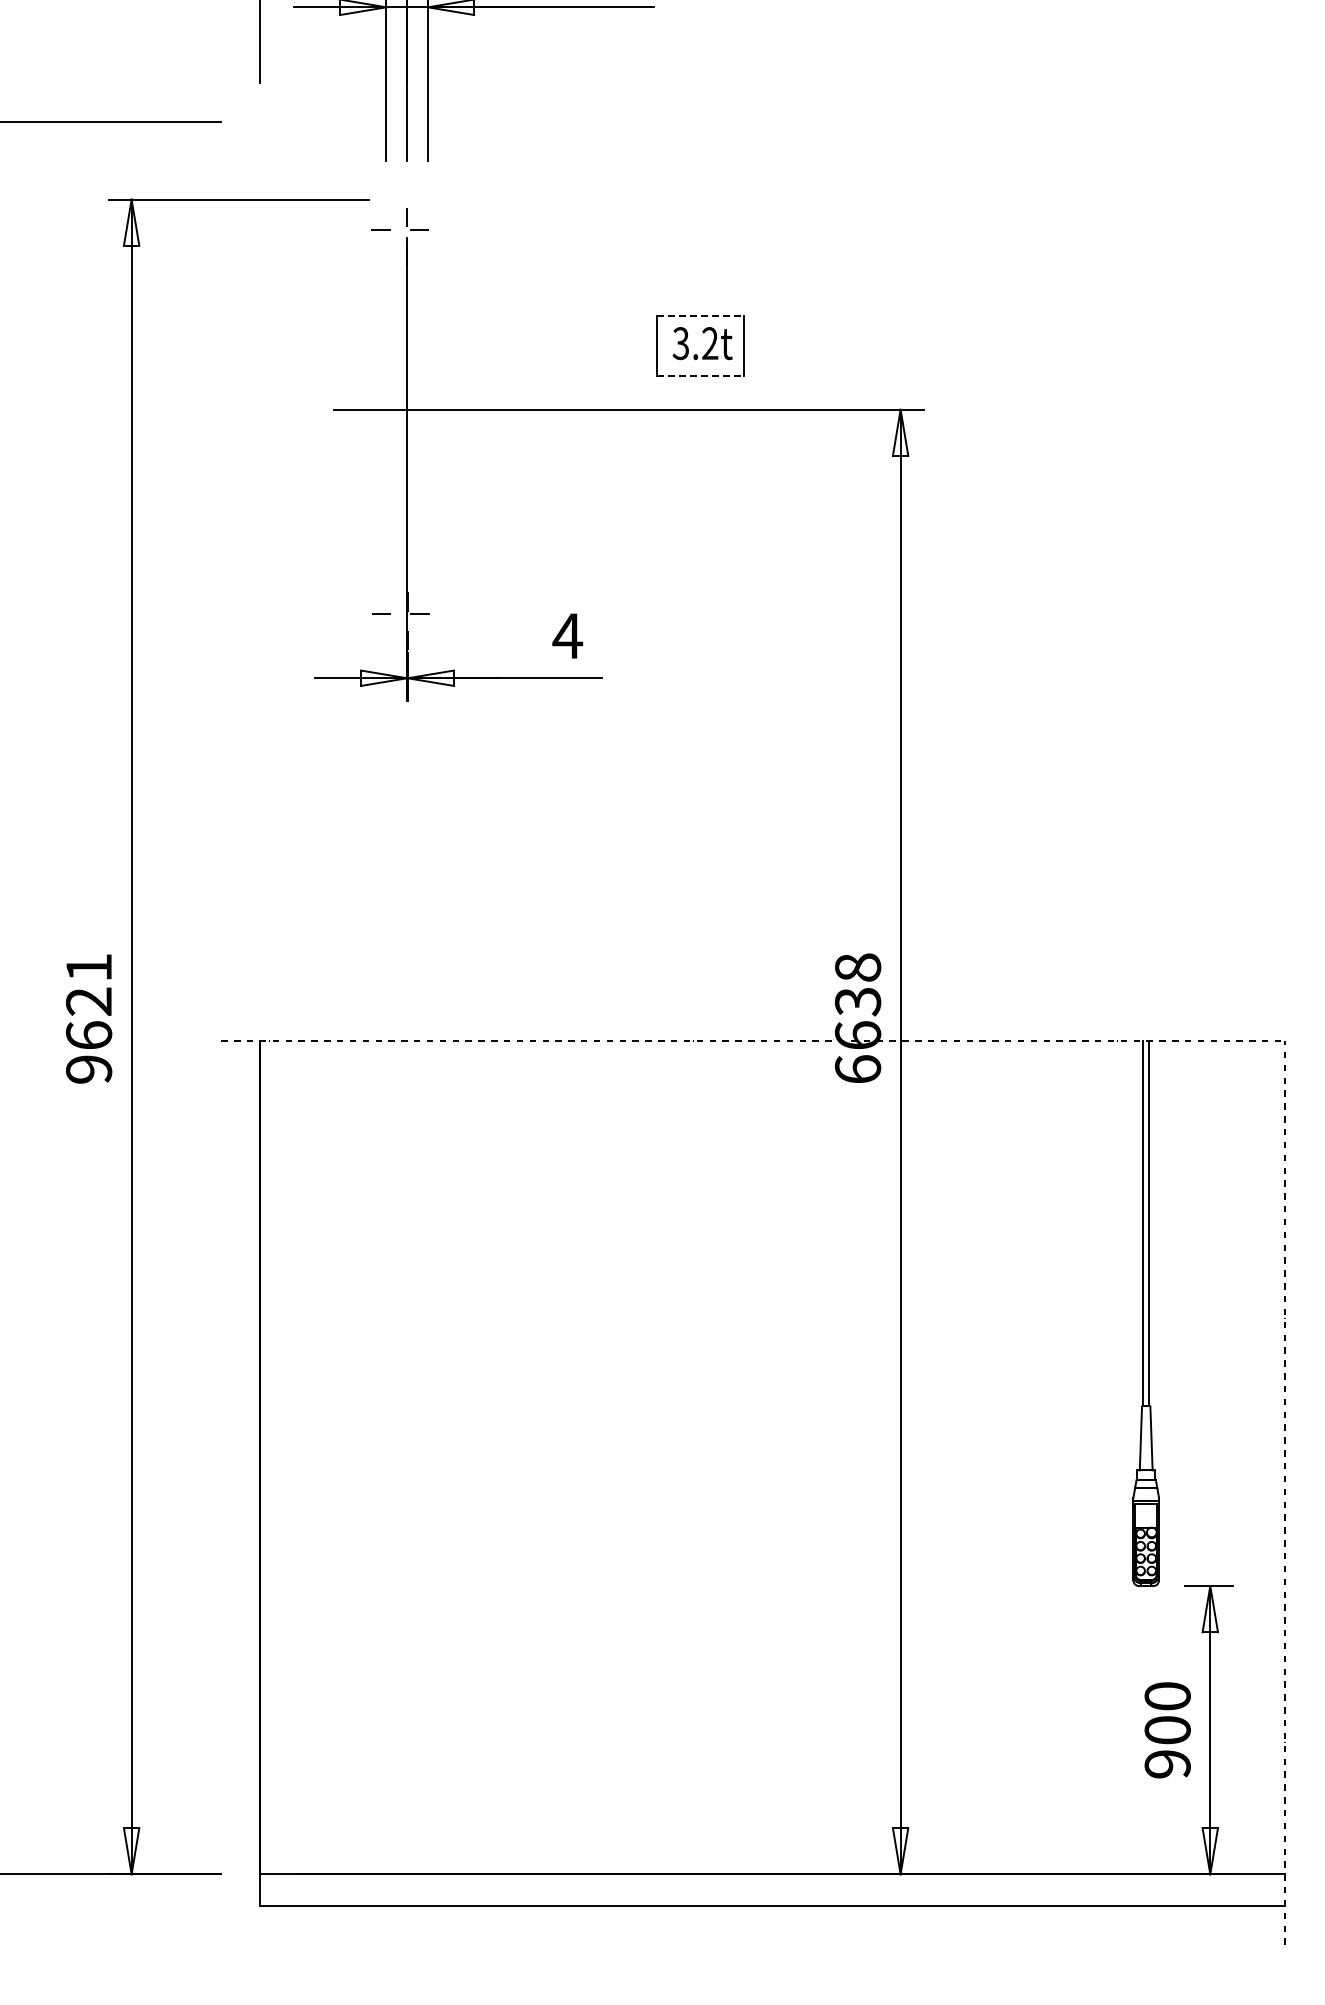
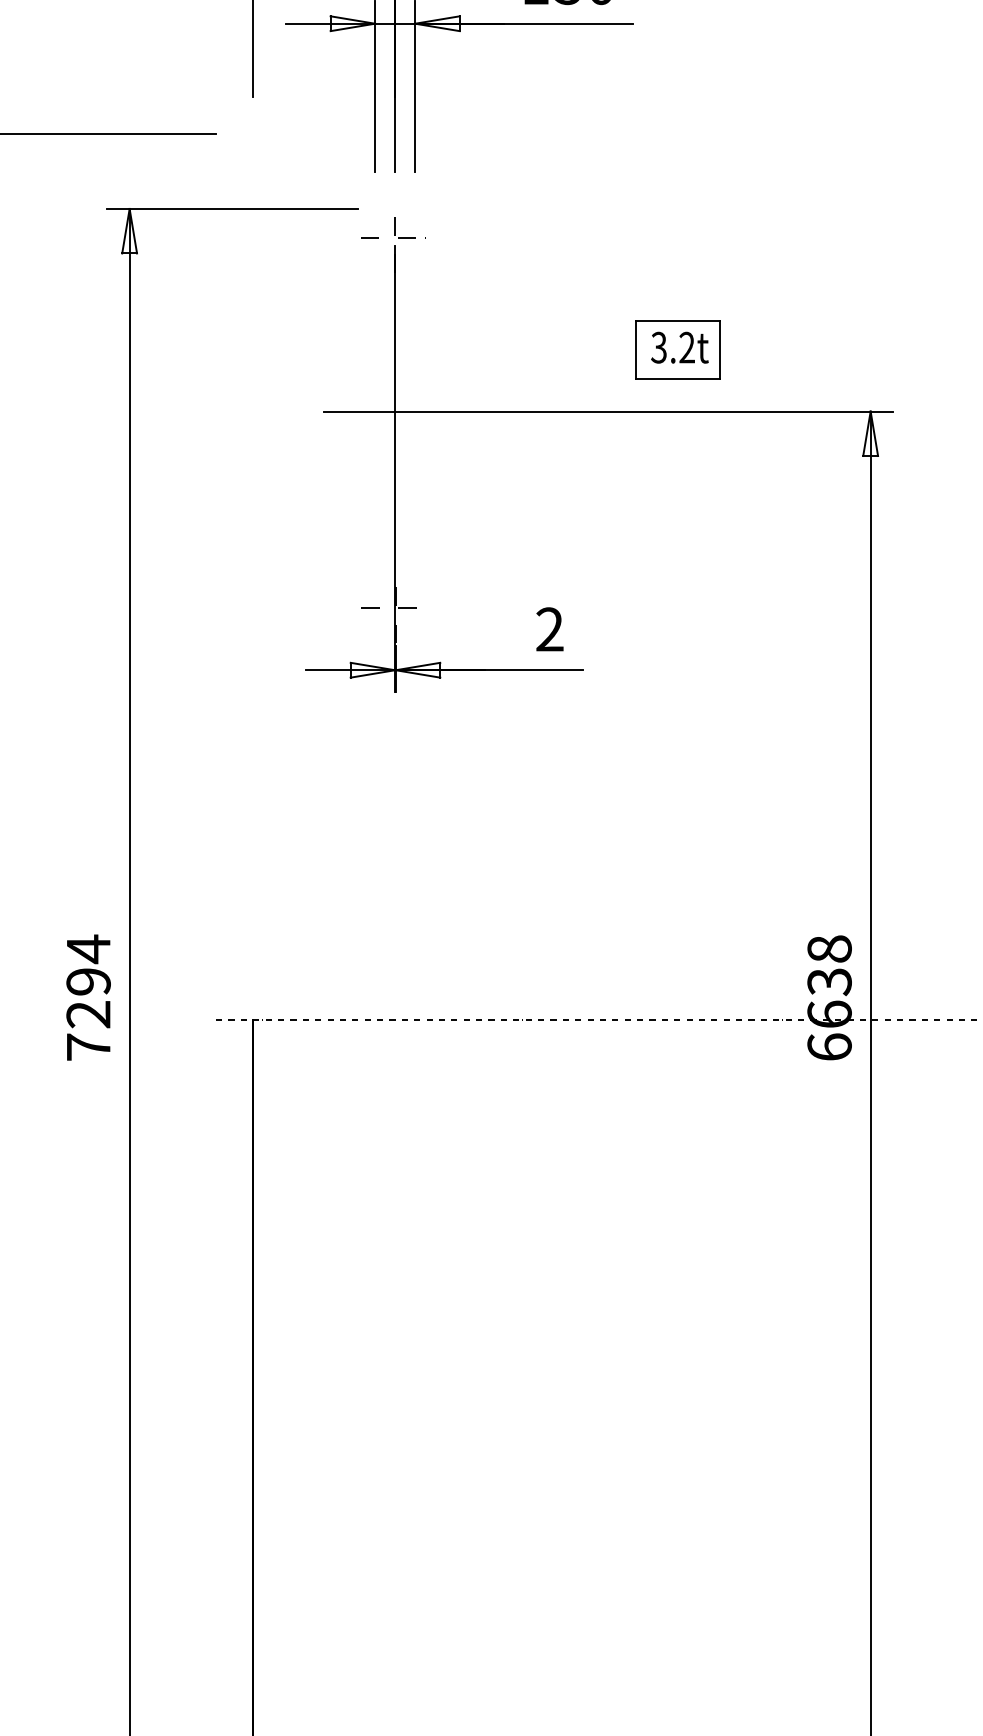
line: (700, 315) -> (677, 320), dashed -> solid
line: (700, 376) -> (677, 379), dashed -> solid
text: (567, 635) -> (549, 629), 4 -> 2
text: (89, 1017) -> (89, 997), 9621 -> 7294

